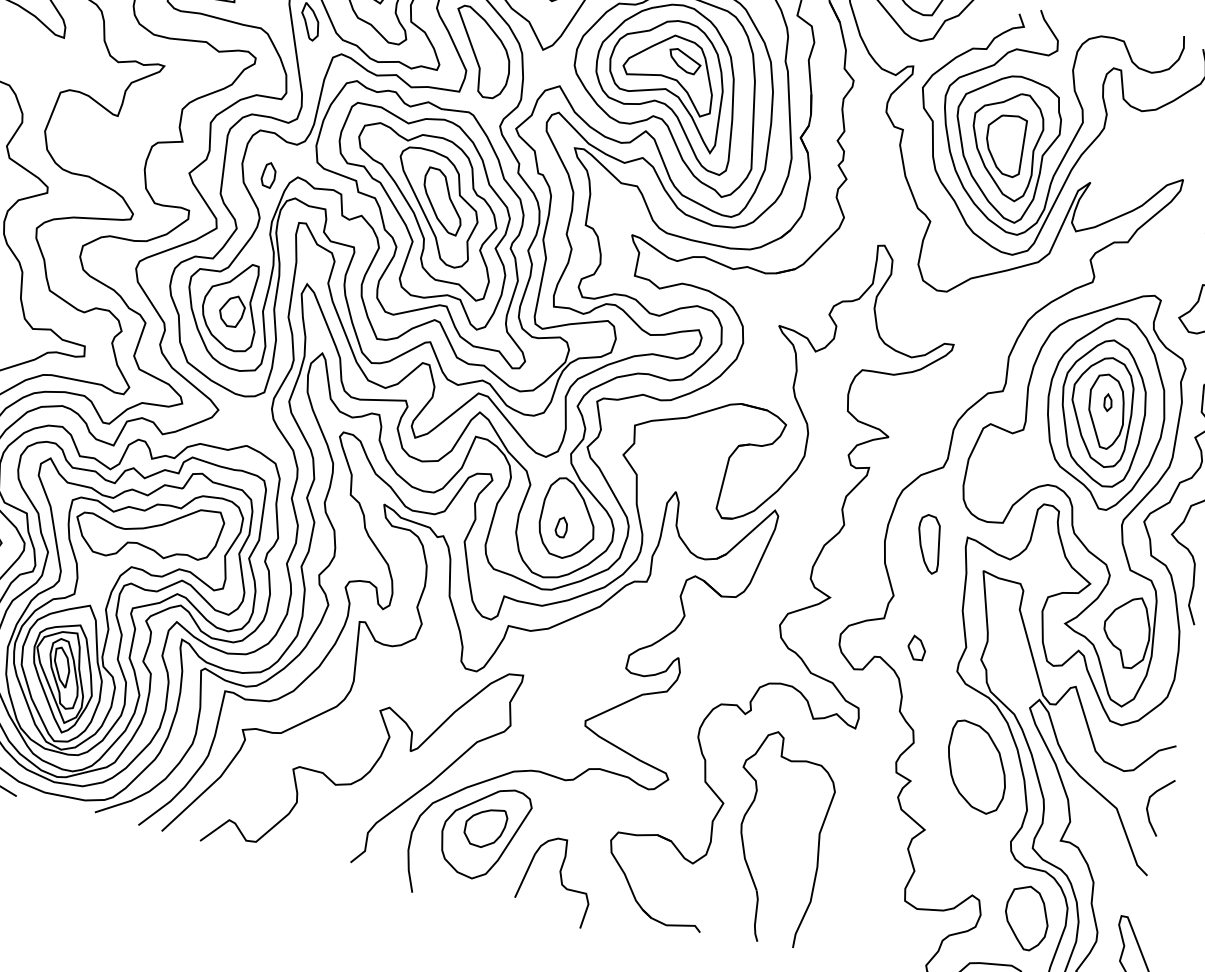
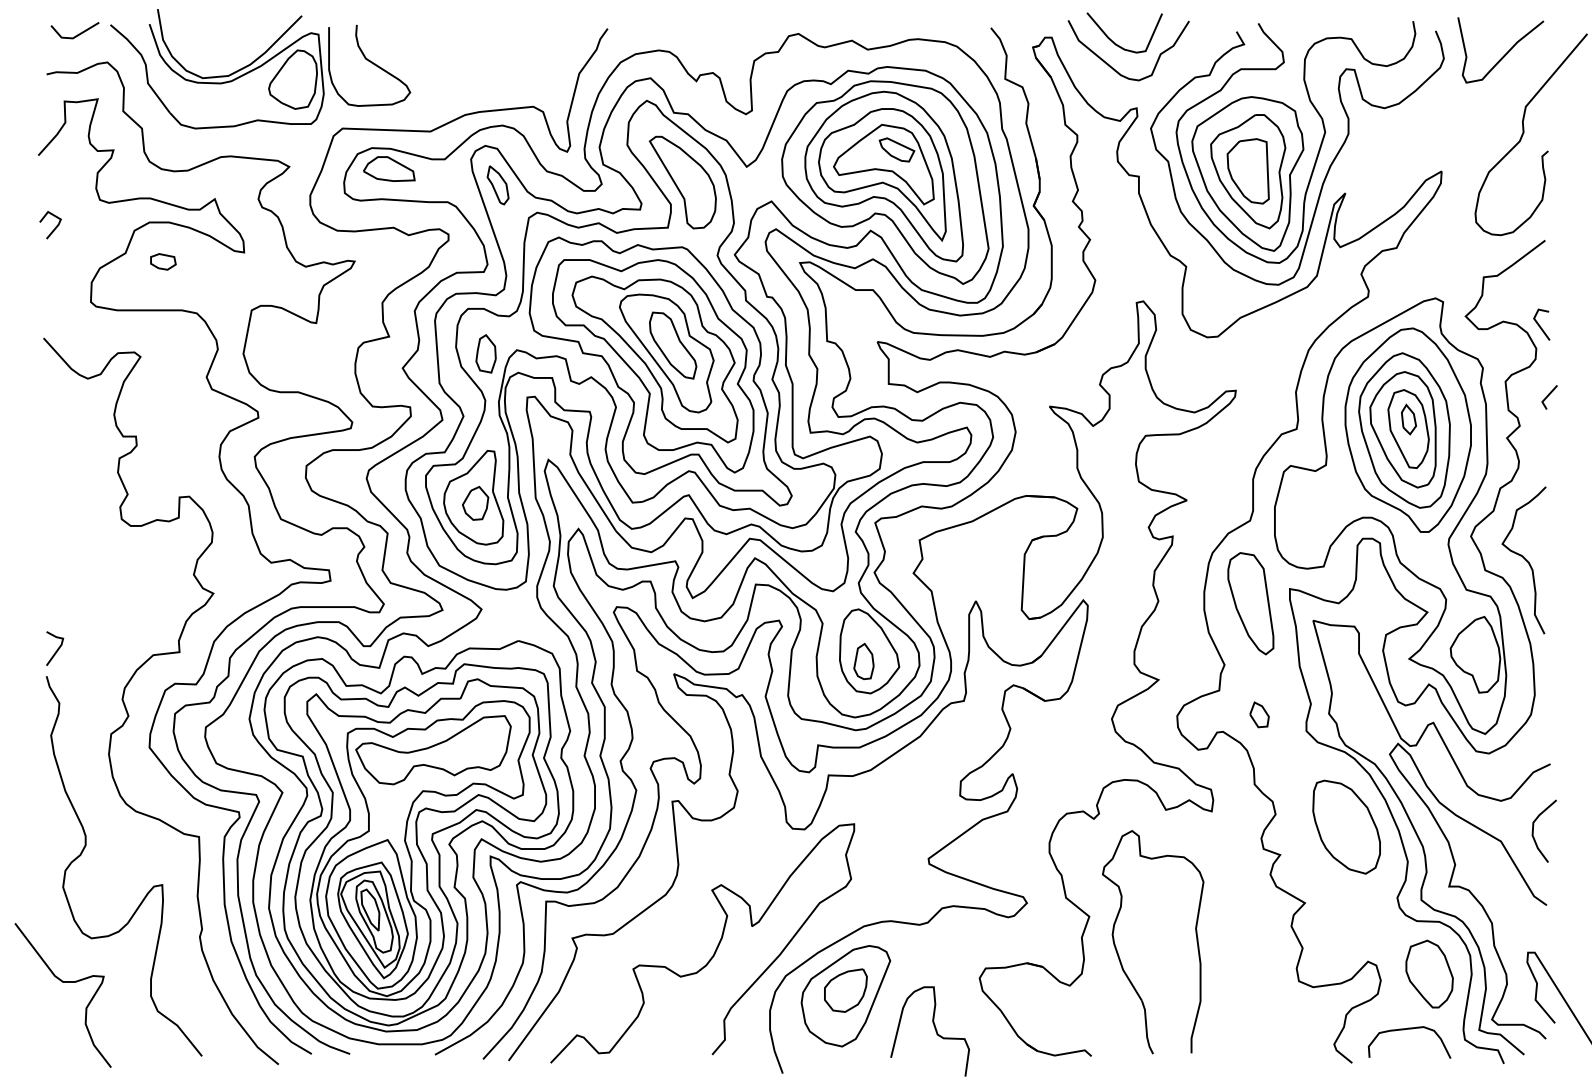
part: (268, 174) -> (485, 353), size x1.43
part: (1107, 402) -> (1408, 419), size x1.67
part: (561, 527) -> (863, 661), size x1.67
part: (928, 543) -> (1250, 603), size x1.67

